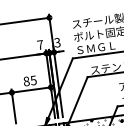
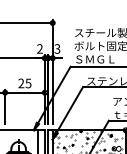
text: (39, 44) -> (39, 48), 7 -> 2
text: (26, 81) -> (21, 83), 85 -> 25

